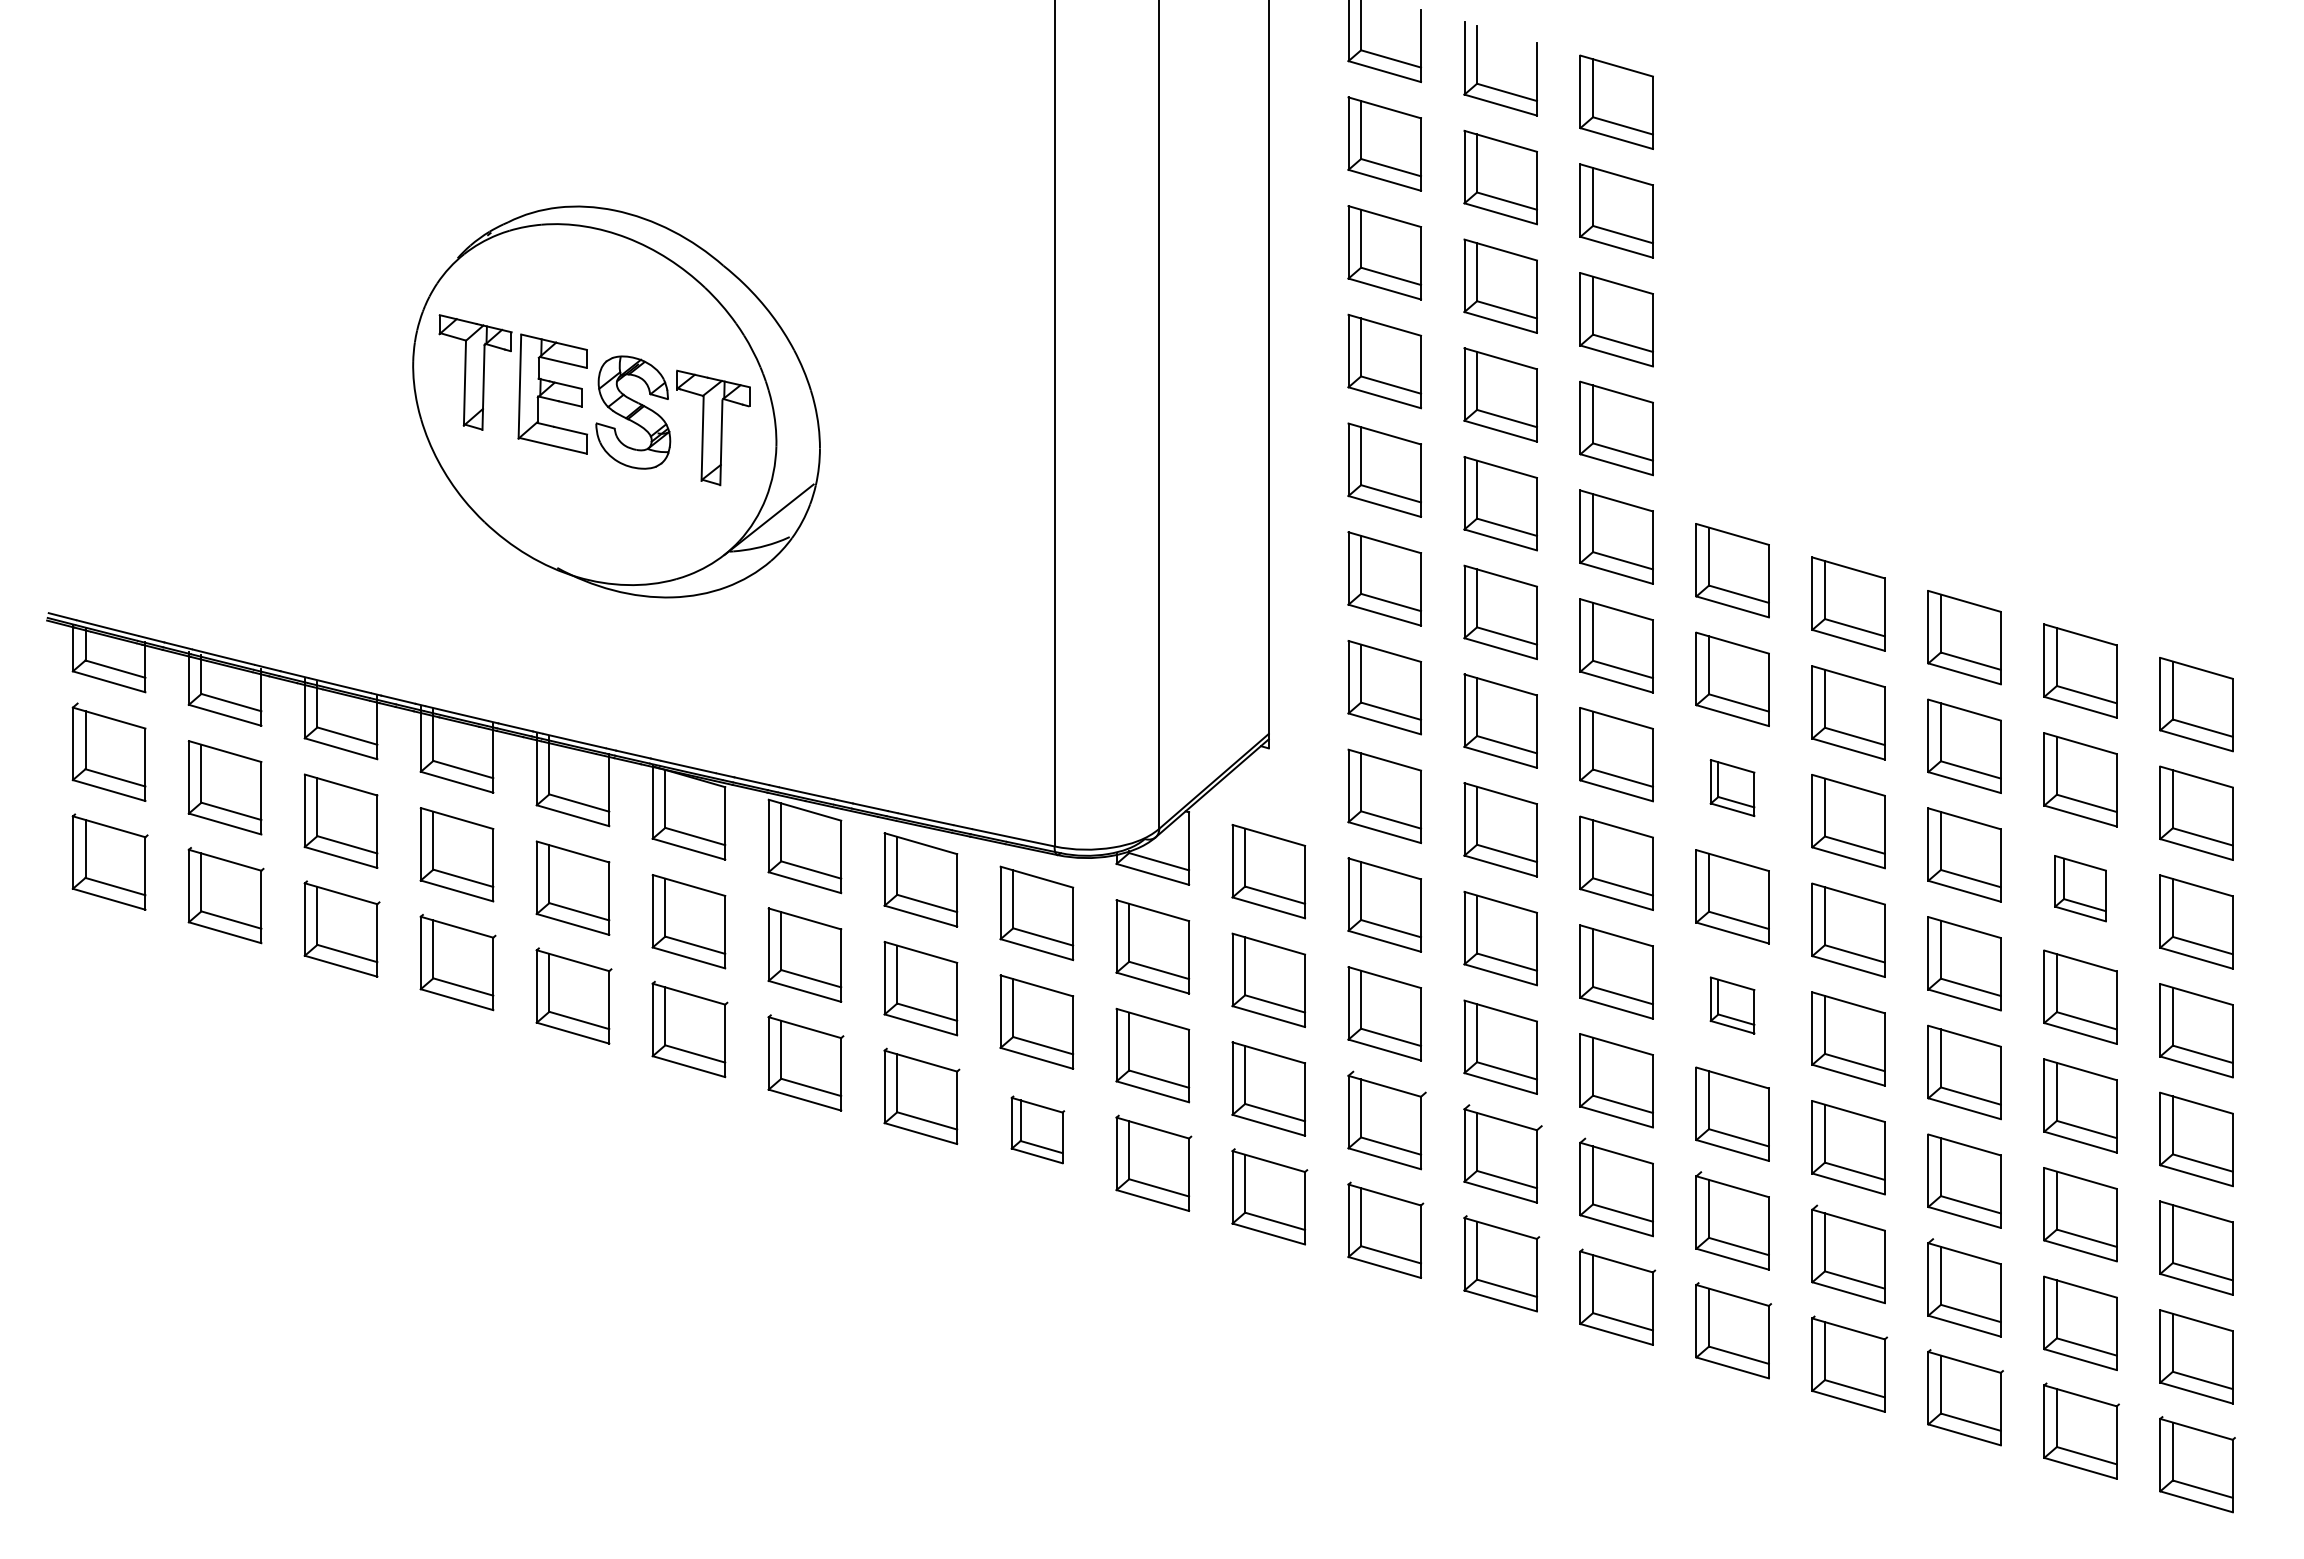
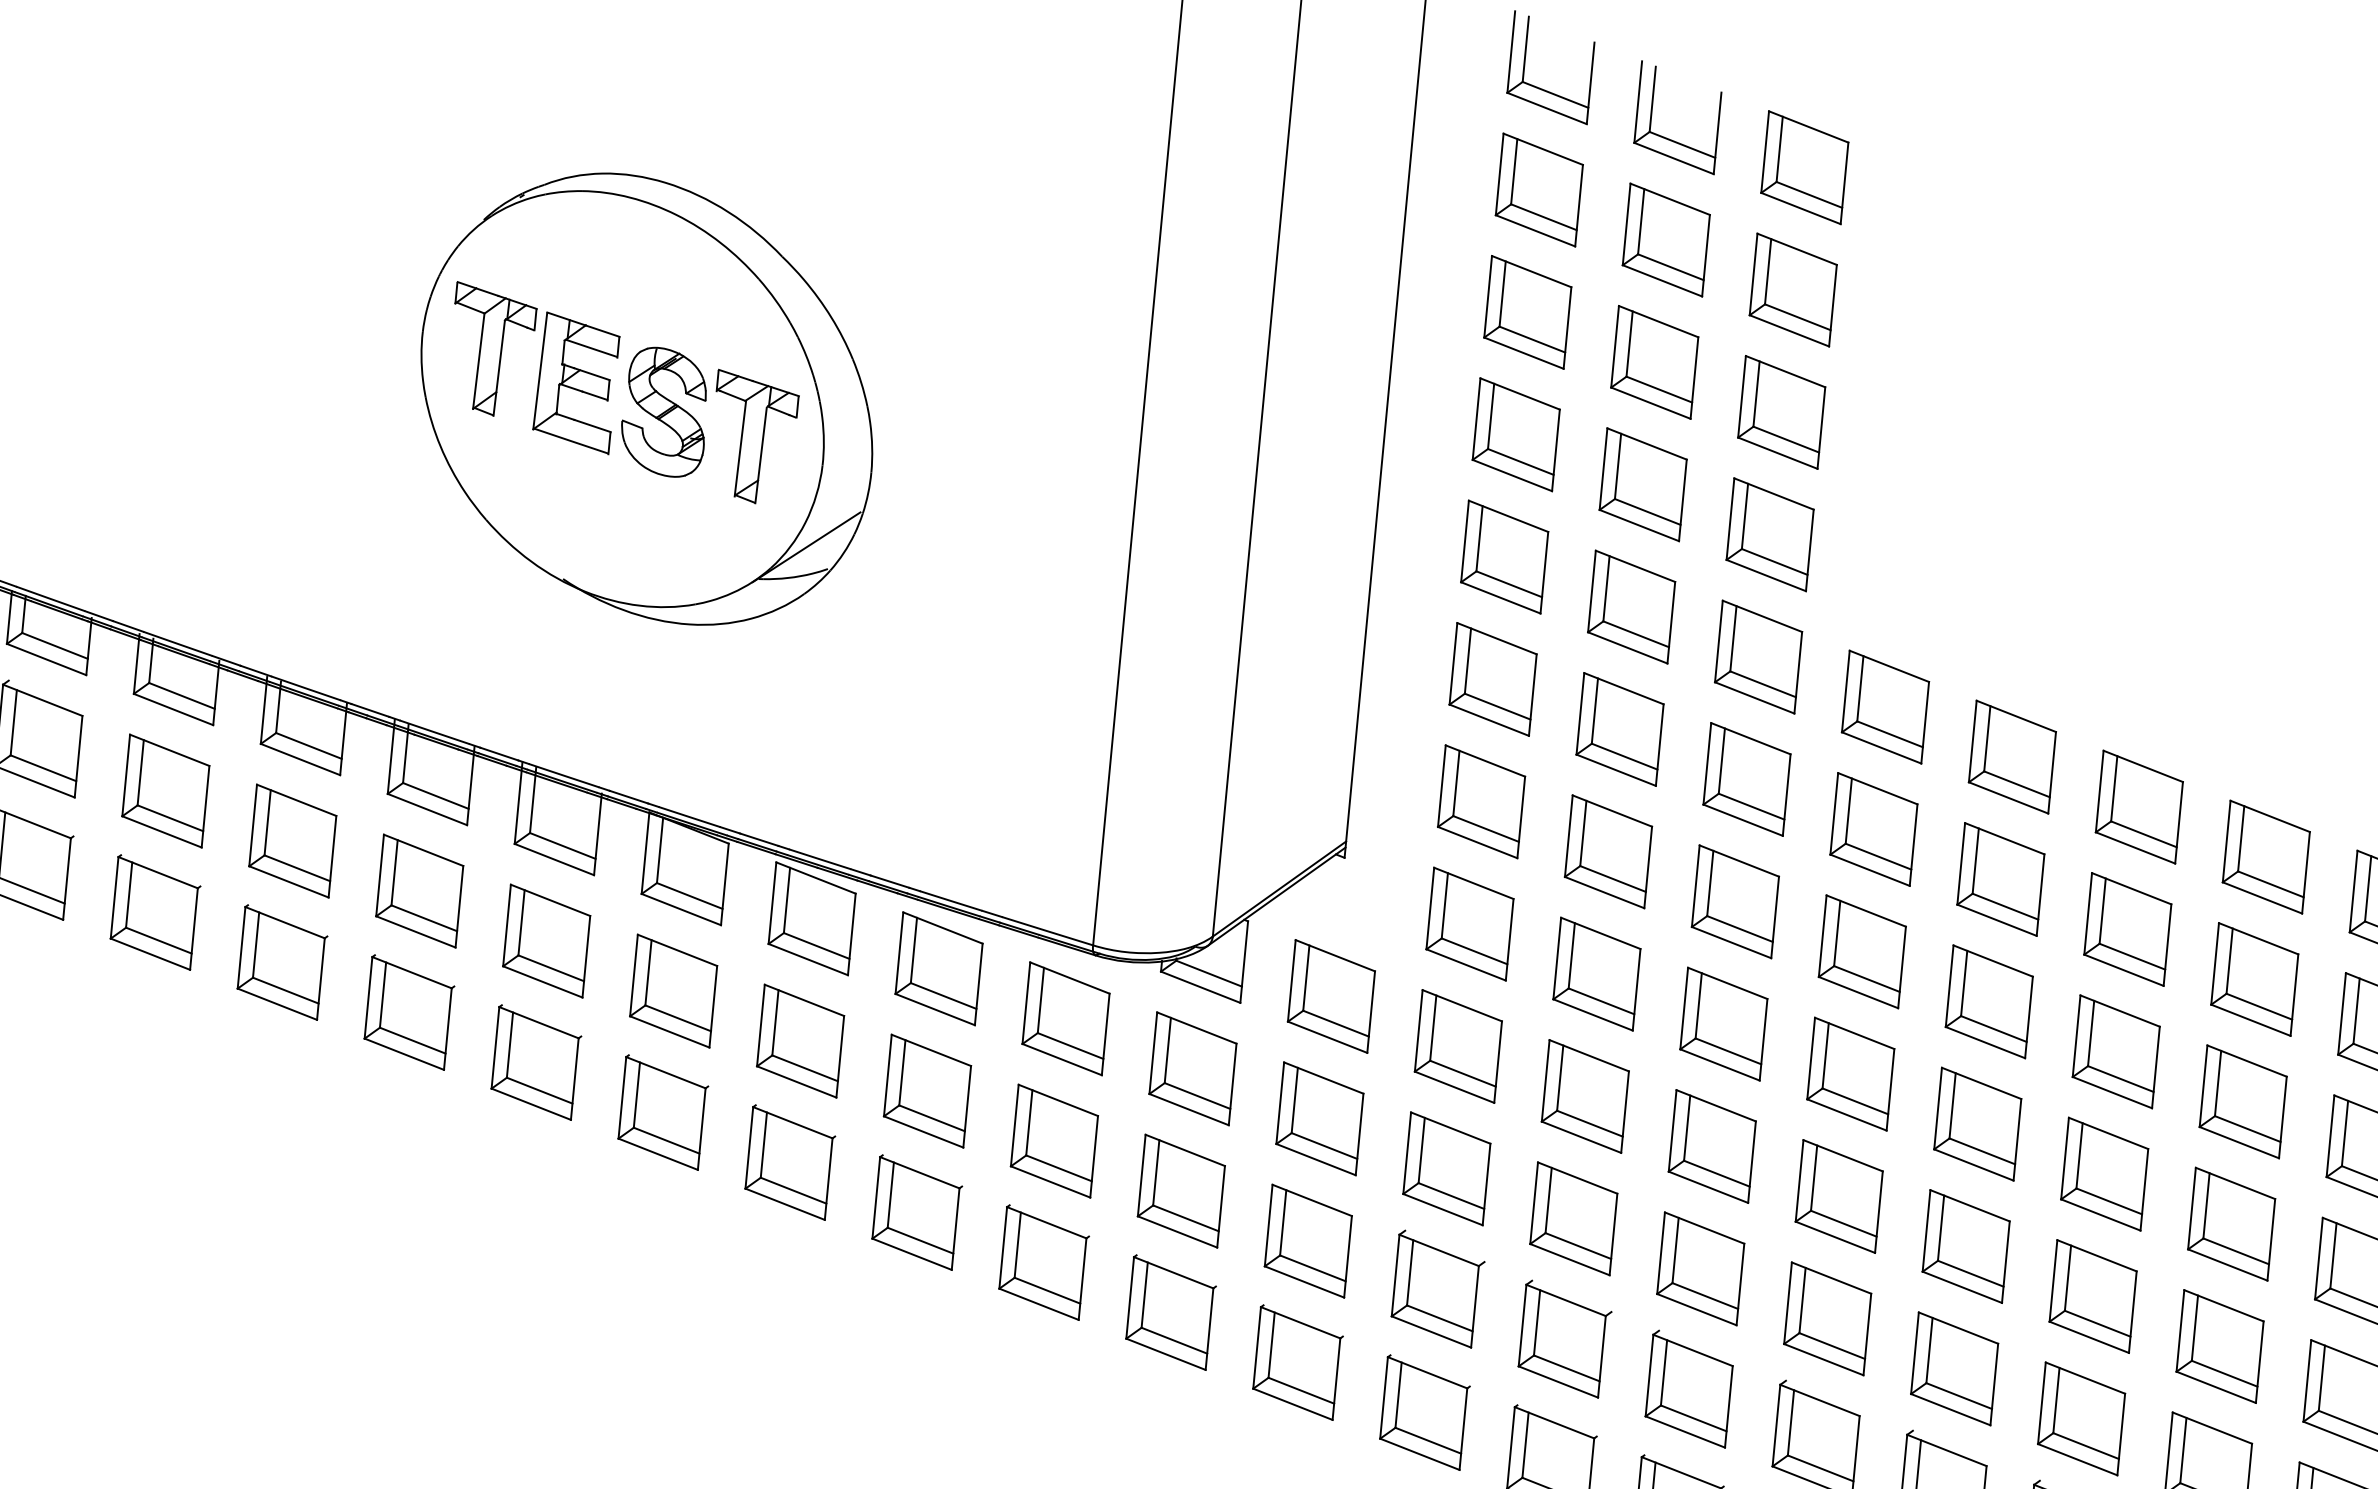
part: (1732, 787) -> (1862, 951), size x1.67
part: (2080, 888) -> (2243, 1101), size x1.43
part: (1732, 1005) -> (1839, 1196), size x1.67
part: (1037, 1129) -> (1043, 1262), size x1.43

